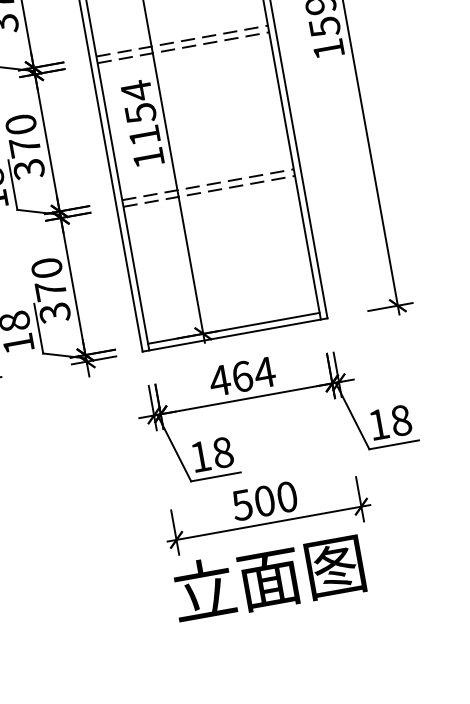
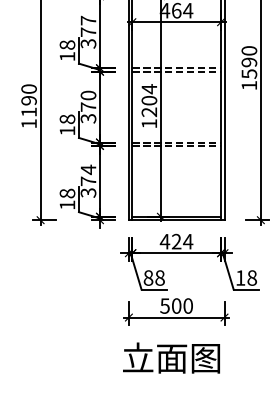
text: (142, 124) -> (149, 106), 1154 -> 1204
text: (46, 267) -> (88, 169), 370 -> 374
text: (242, 376) -> (176, 241), 464 -> 424
text: (200, 455) -> (148, 277), 18 -> 88
text: (268, 577) -> (171, 357), moved

